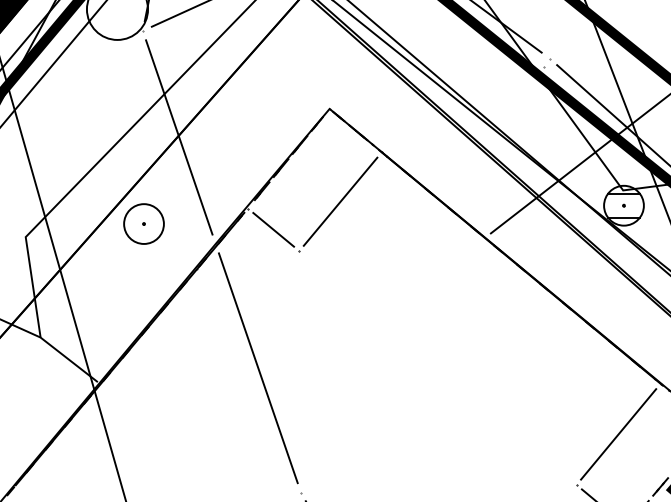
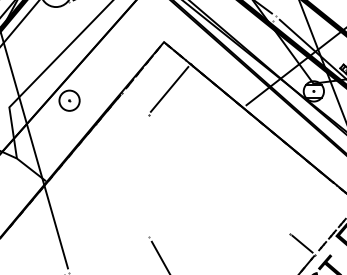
line: (179, 137) -> (87, 56), removed
line: (273, 229) -> (135, 103), removed
line: (257, 366) -> (127, 173), removed
line: (619, 433) -> (311, 207), removed

